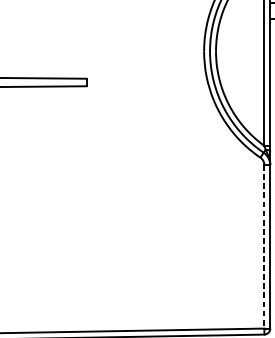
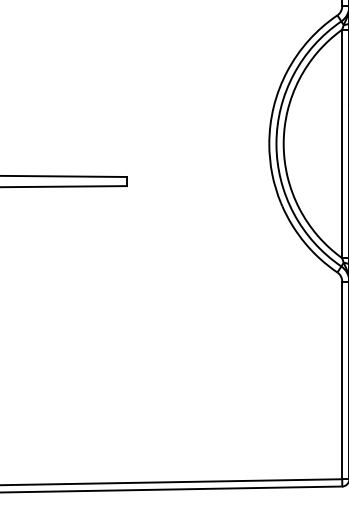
line: (264, 246) -> (342, 380), dashed -> solid

